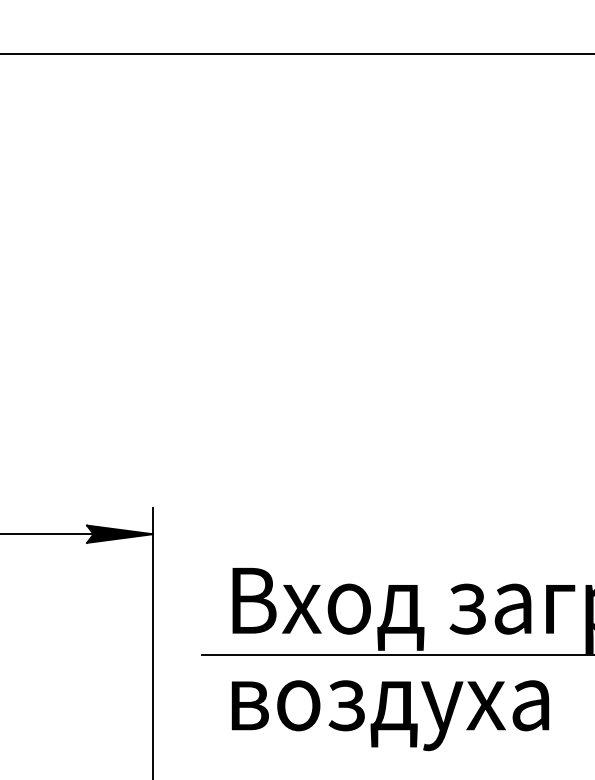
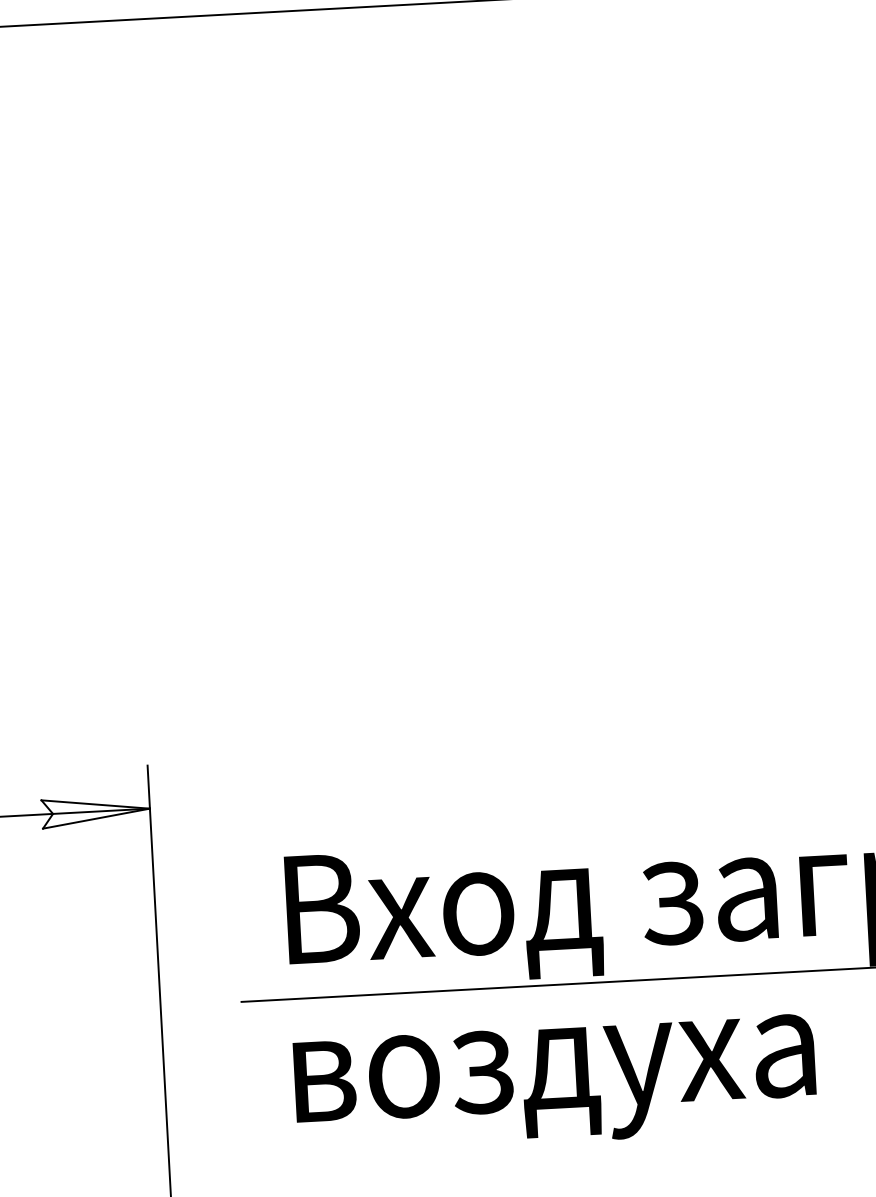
fill: (119, 533) -> (95, 810), removed

